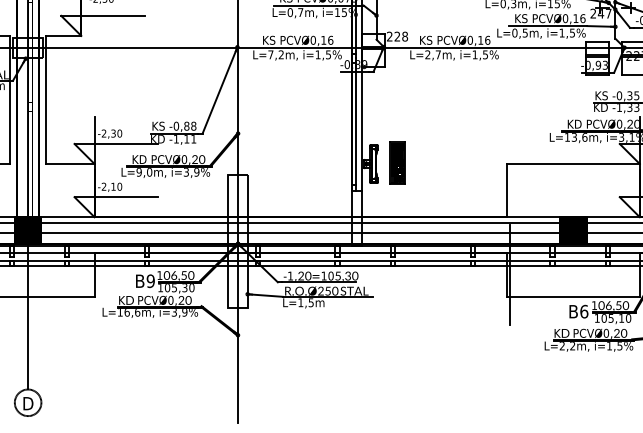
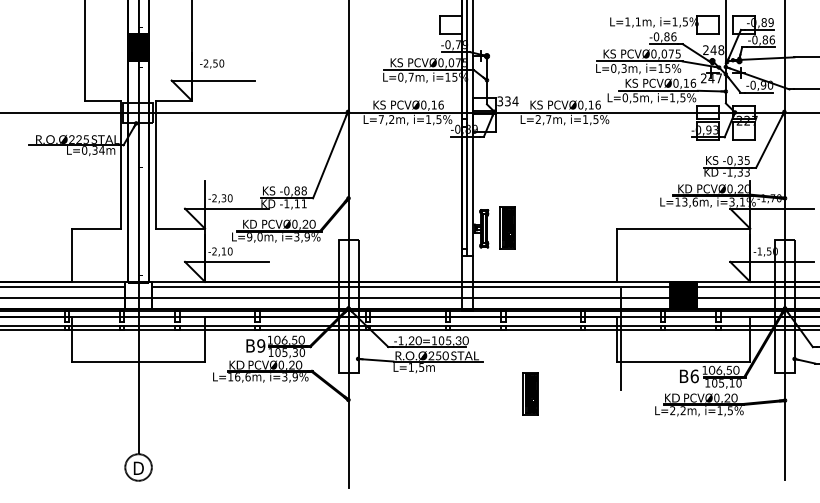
text: (397, 36) -> (507, 101), 228 -> 334
fill: (28, 229) -> (138, 294), removed
part: (420, 328) -> (530, 393), added

